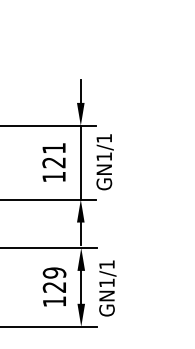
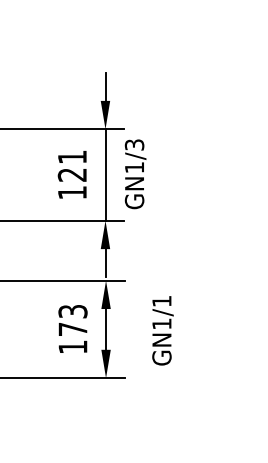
text: (104, 138) -> (134, 144), GN1/1 -> GN1/3
text: (54, 280) -> (72, 320), 129 -> 173
text: (107, 288) -> (162, 330), moved

